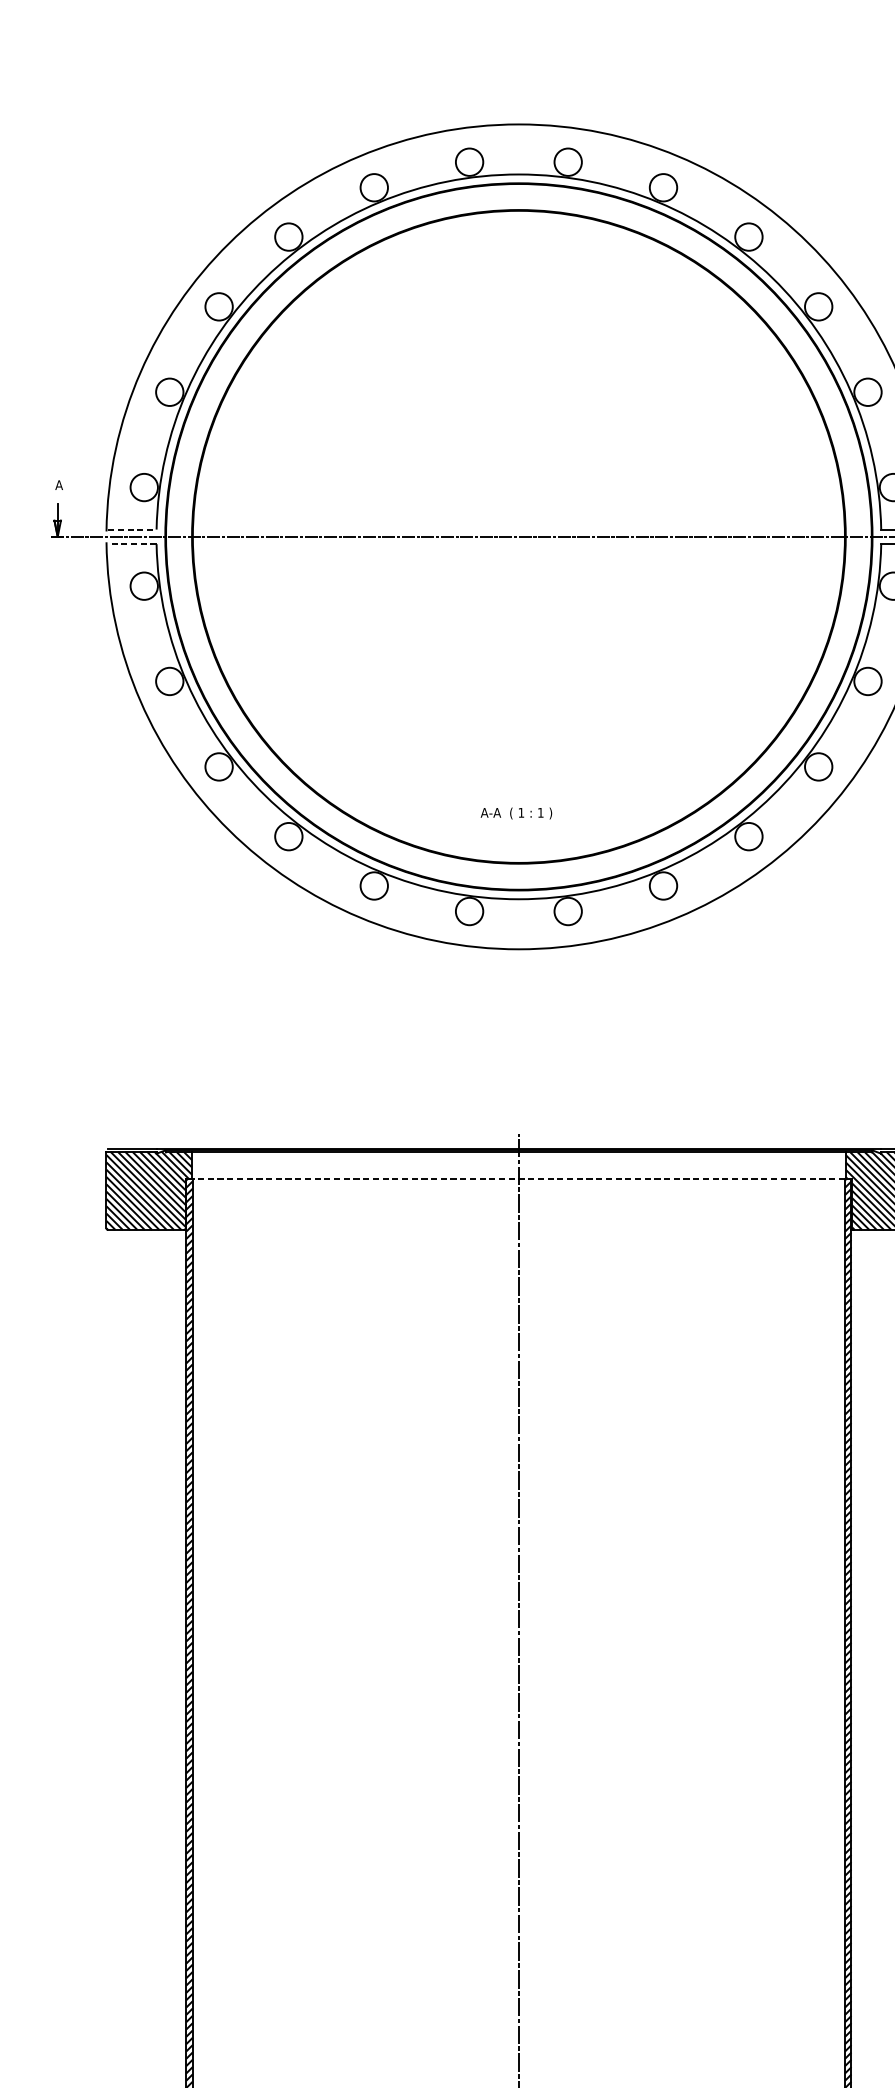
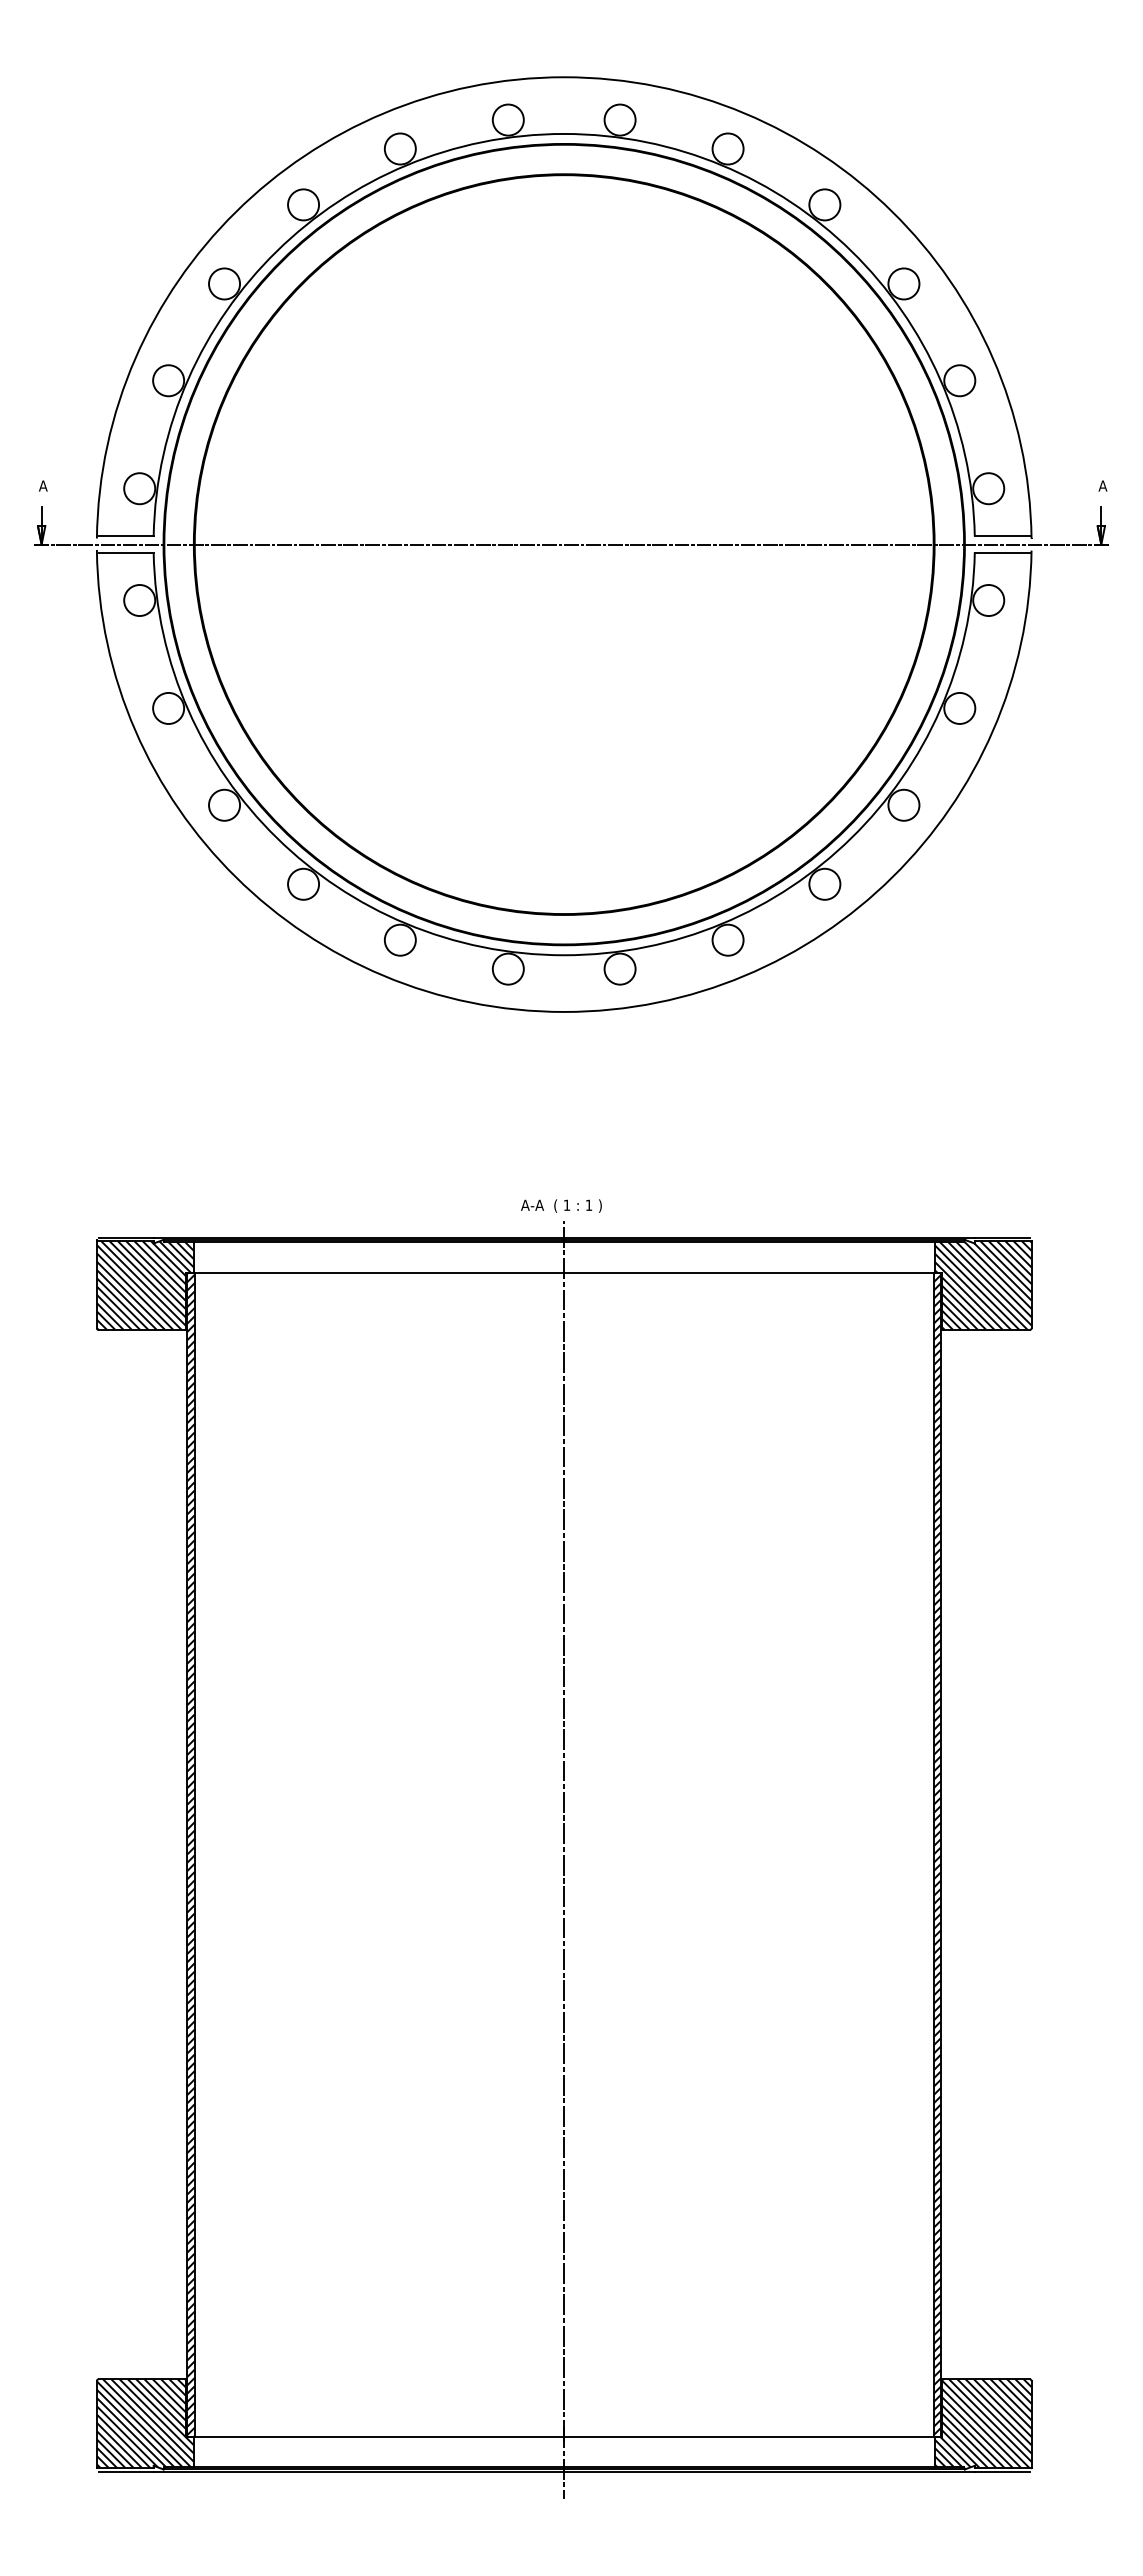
line: (132, 529) -> (126, 536), dashed -> solid
line: (131, 543) -> (125, 552), dashed -> solid
text: (516, 813) -> (561, 1205), moved
line: (518, 1179) -> (563, 1272), dashed -> solid

